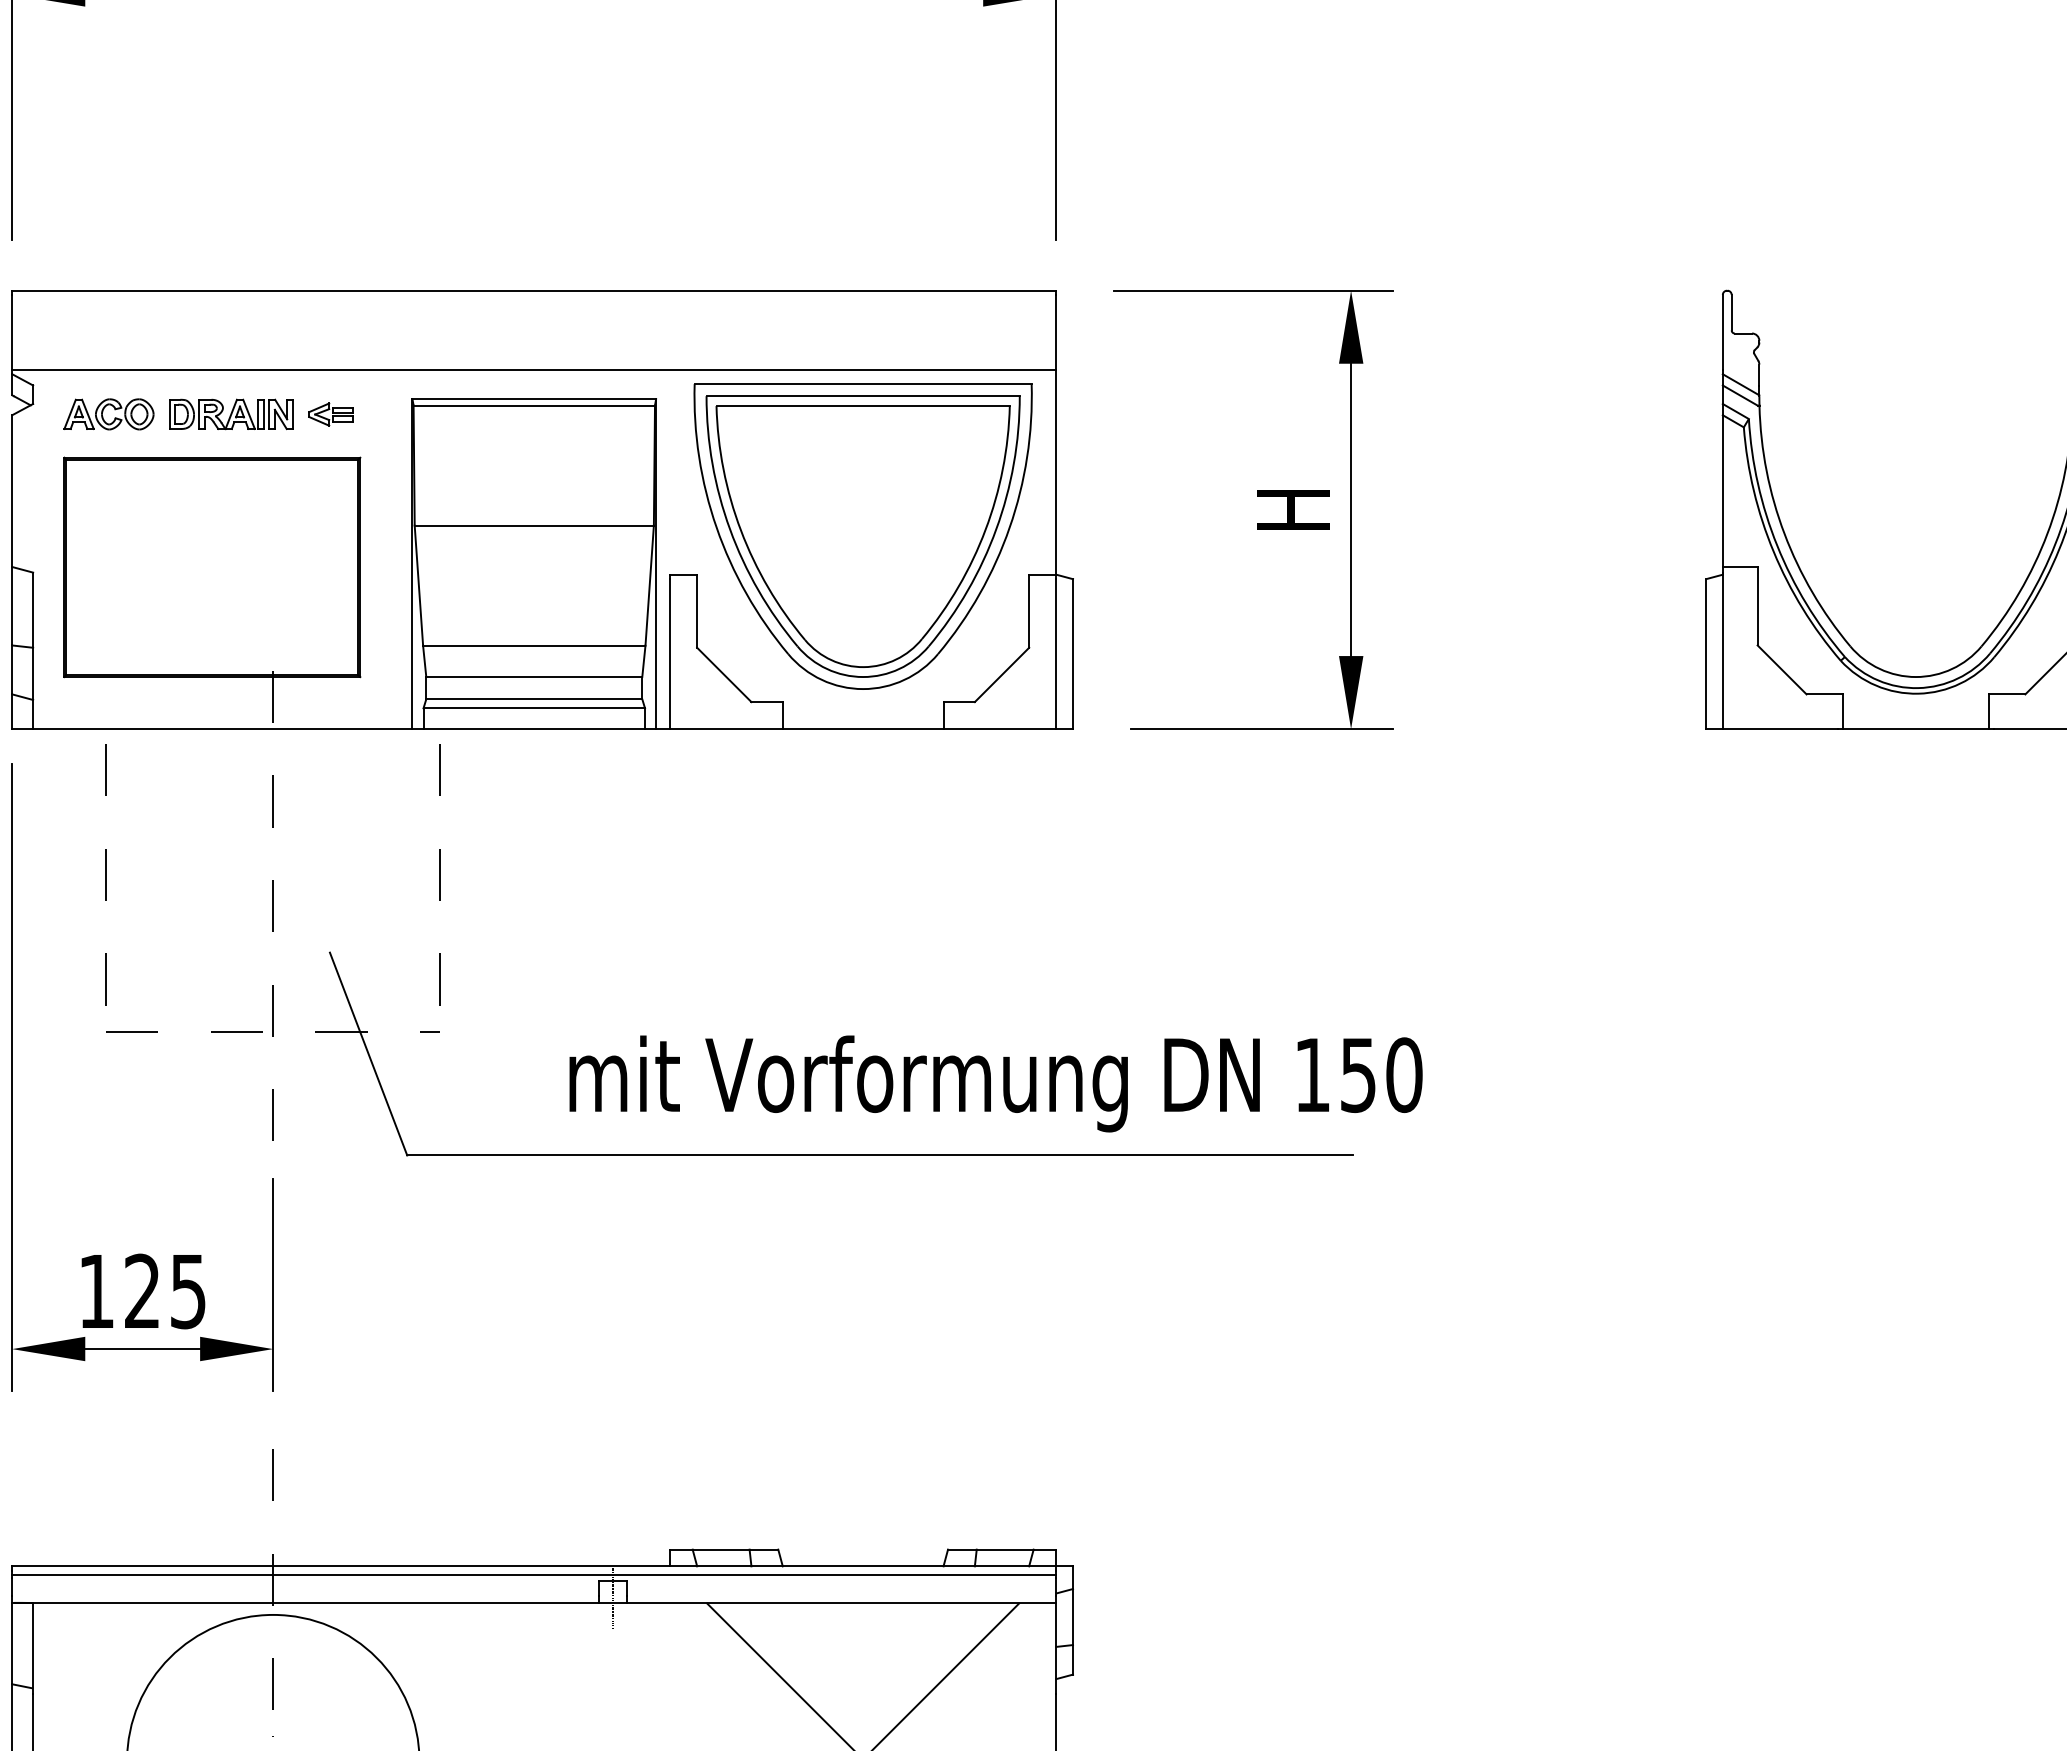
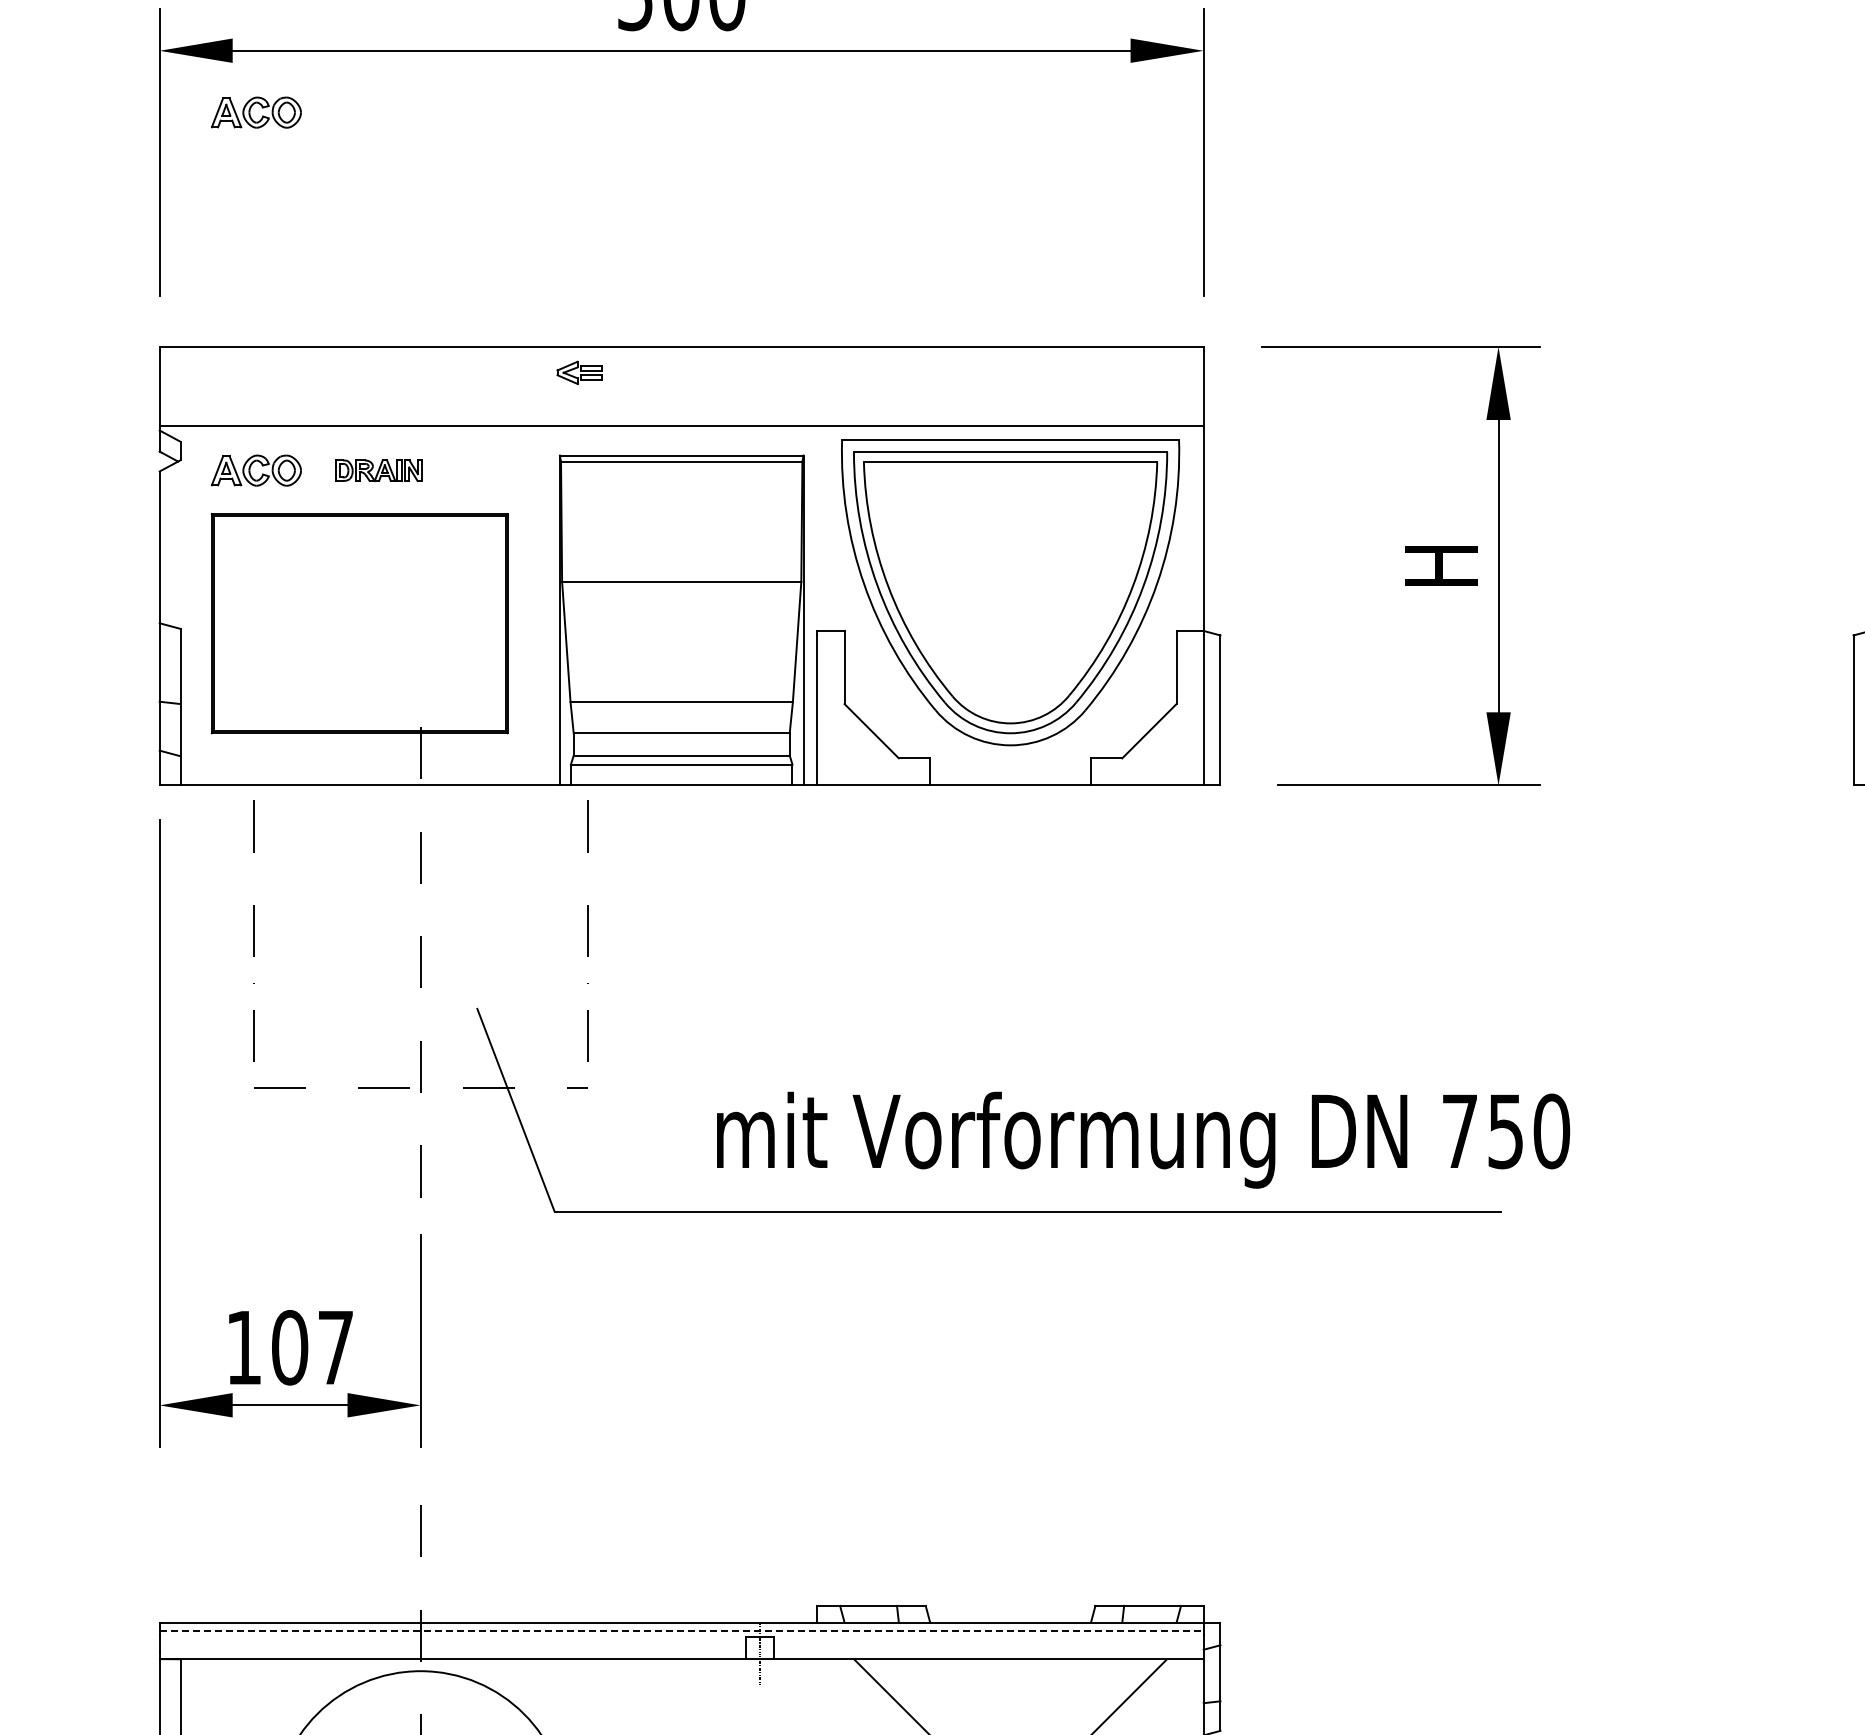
part: (108, 56) -> (255, 112), added
part: (231, 414) -> (378, 470), size x0.7
part: (330, 414) -> (578, 372), moved
text: (1312, 1074) -> (1459, 1130), 150 -> 750
text: (164, 1291) -> (311, 1347), 125 -> 107
line: (534, 1575) -> (681, 1631), solid -> dashed

